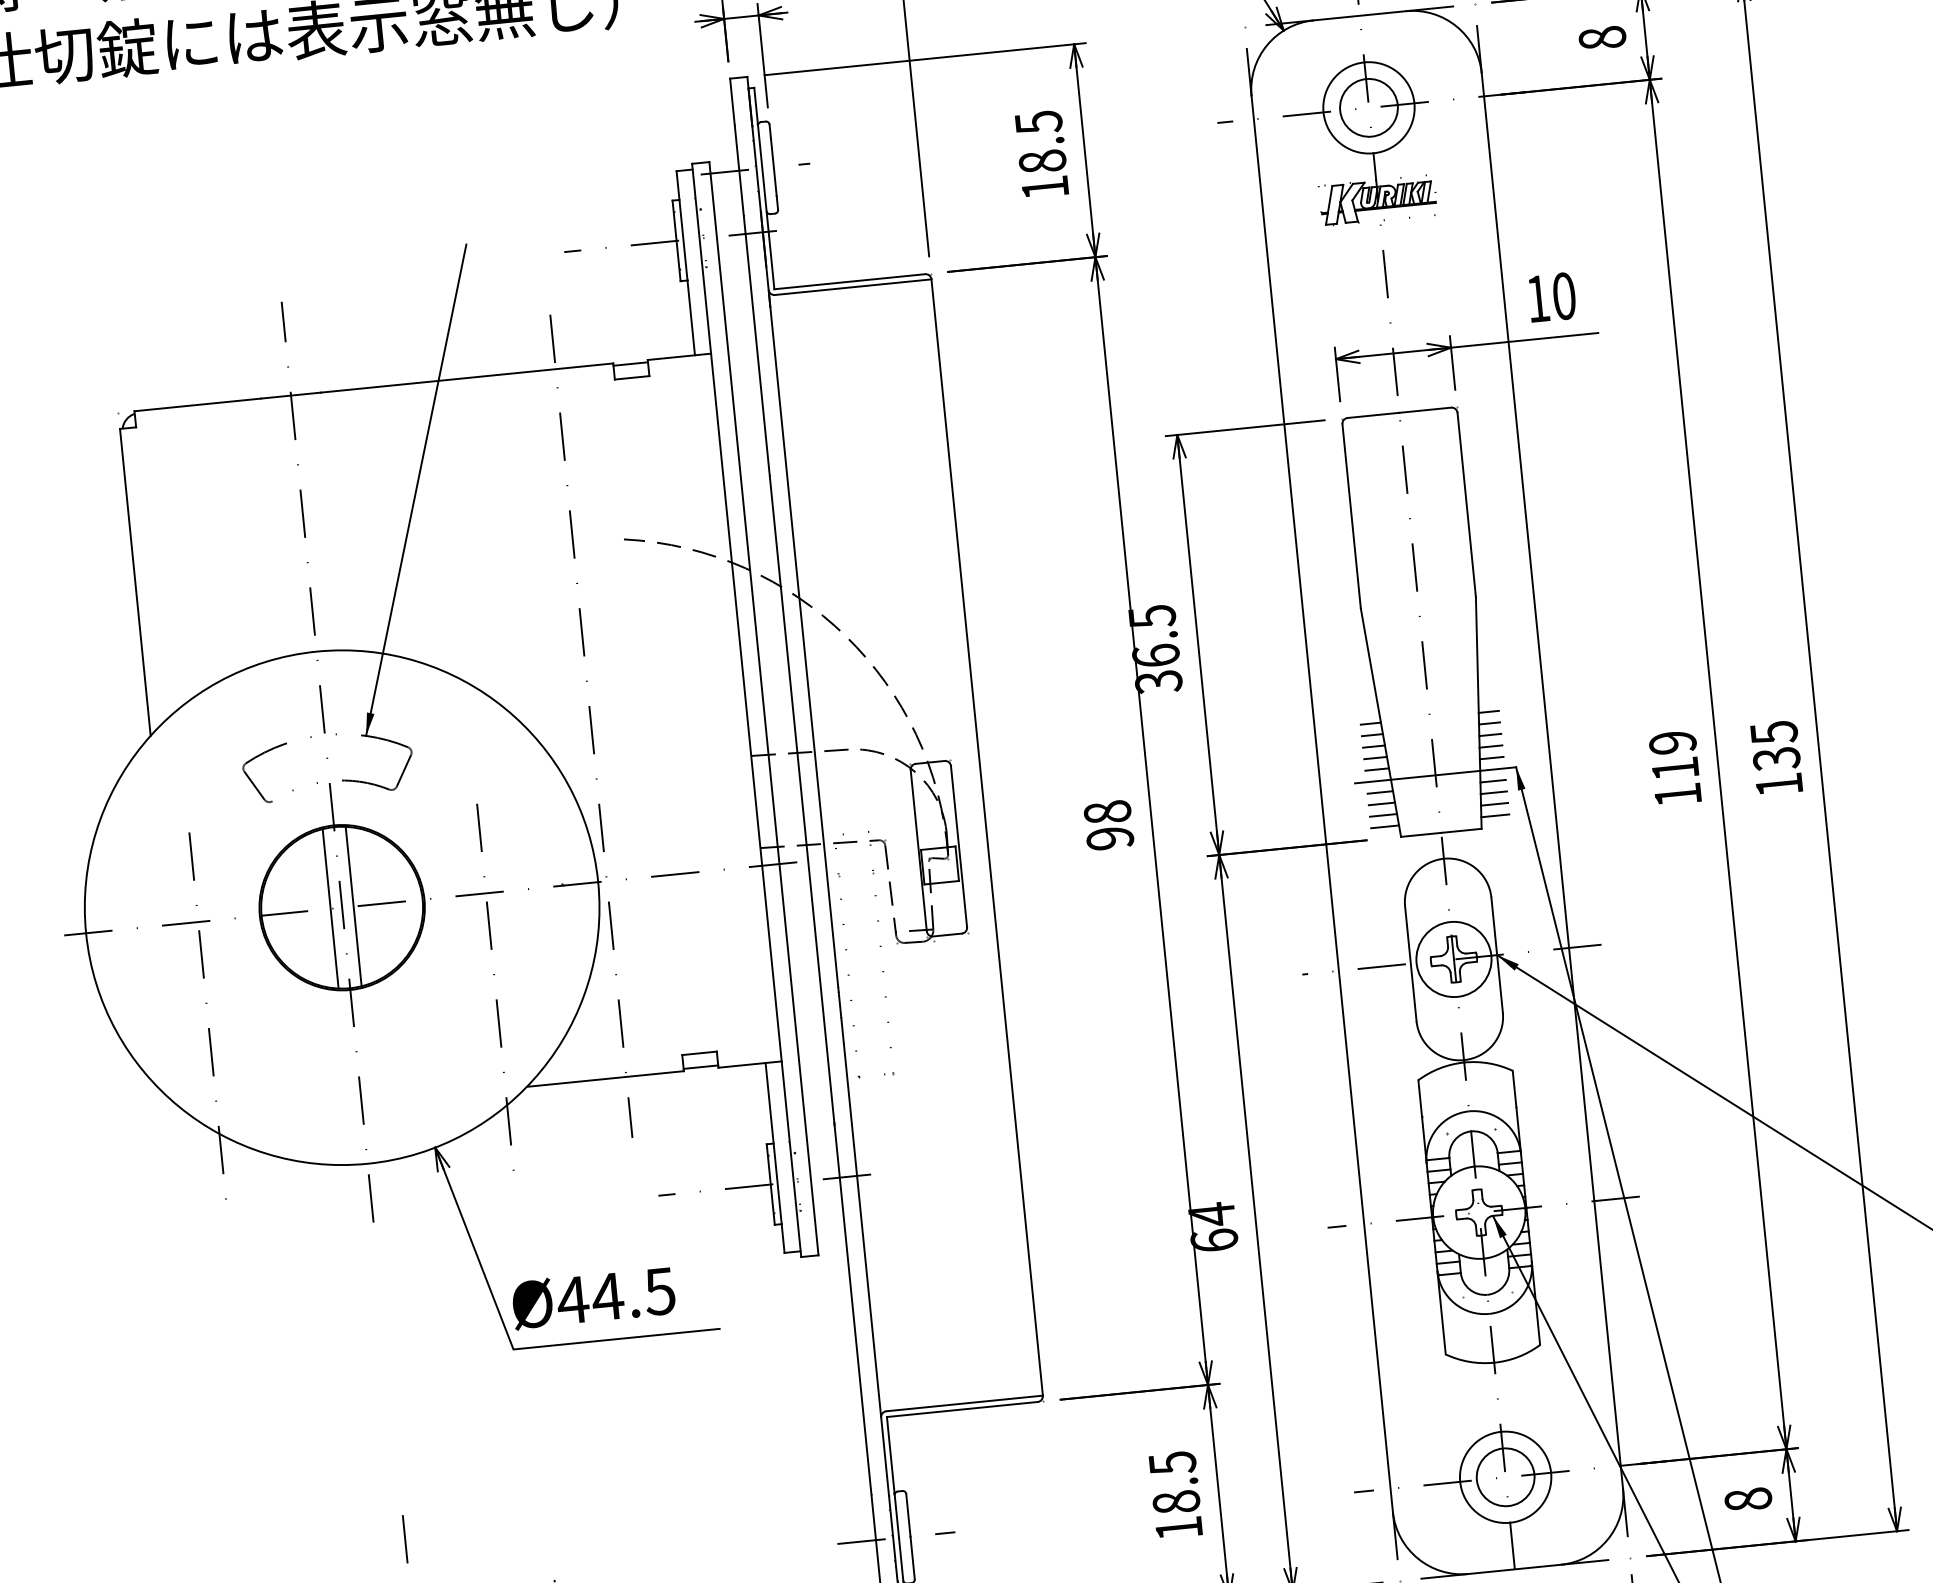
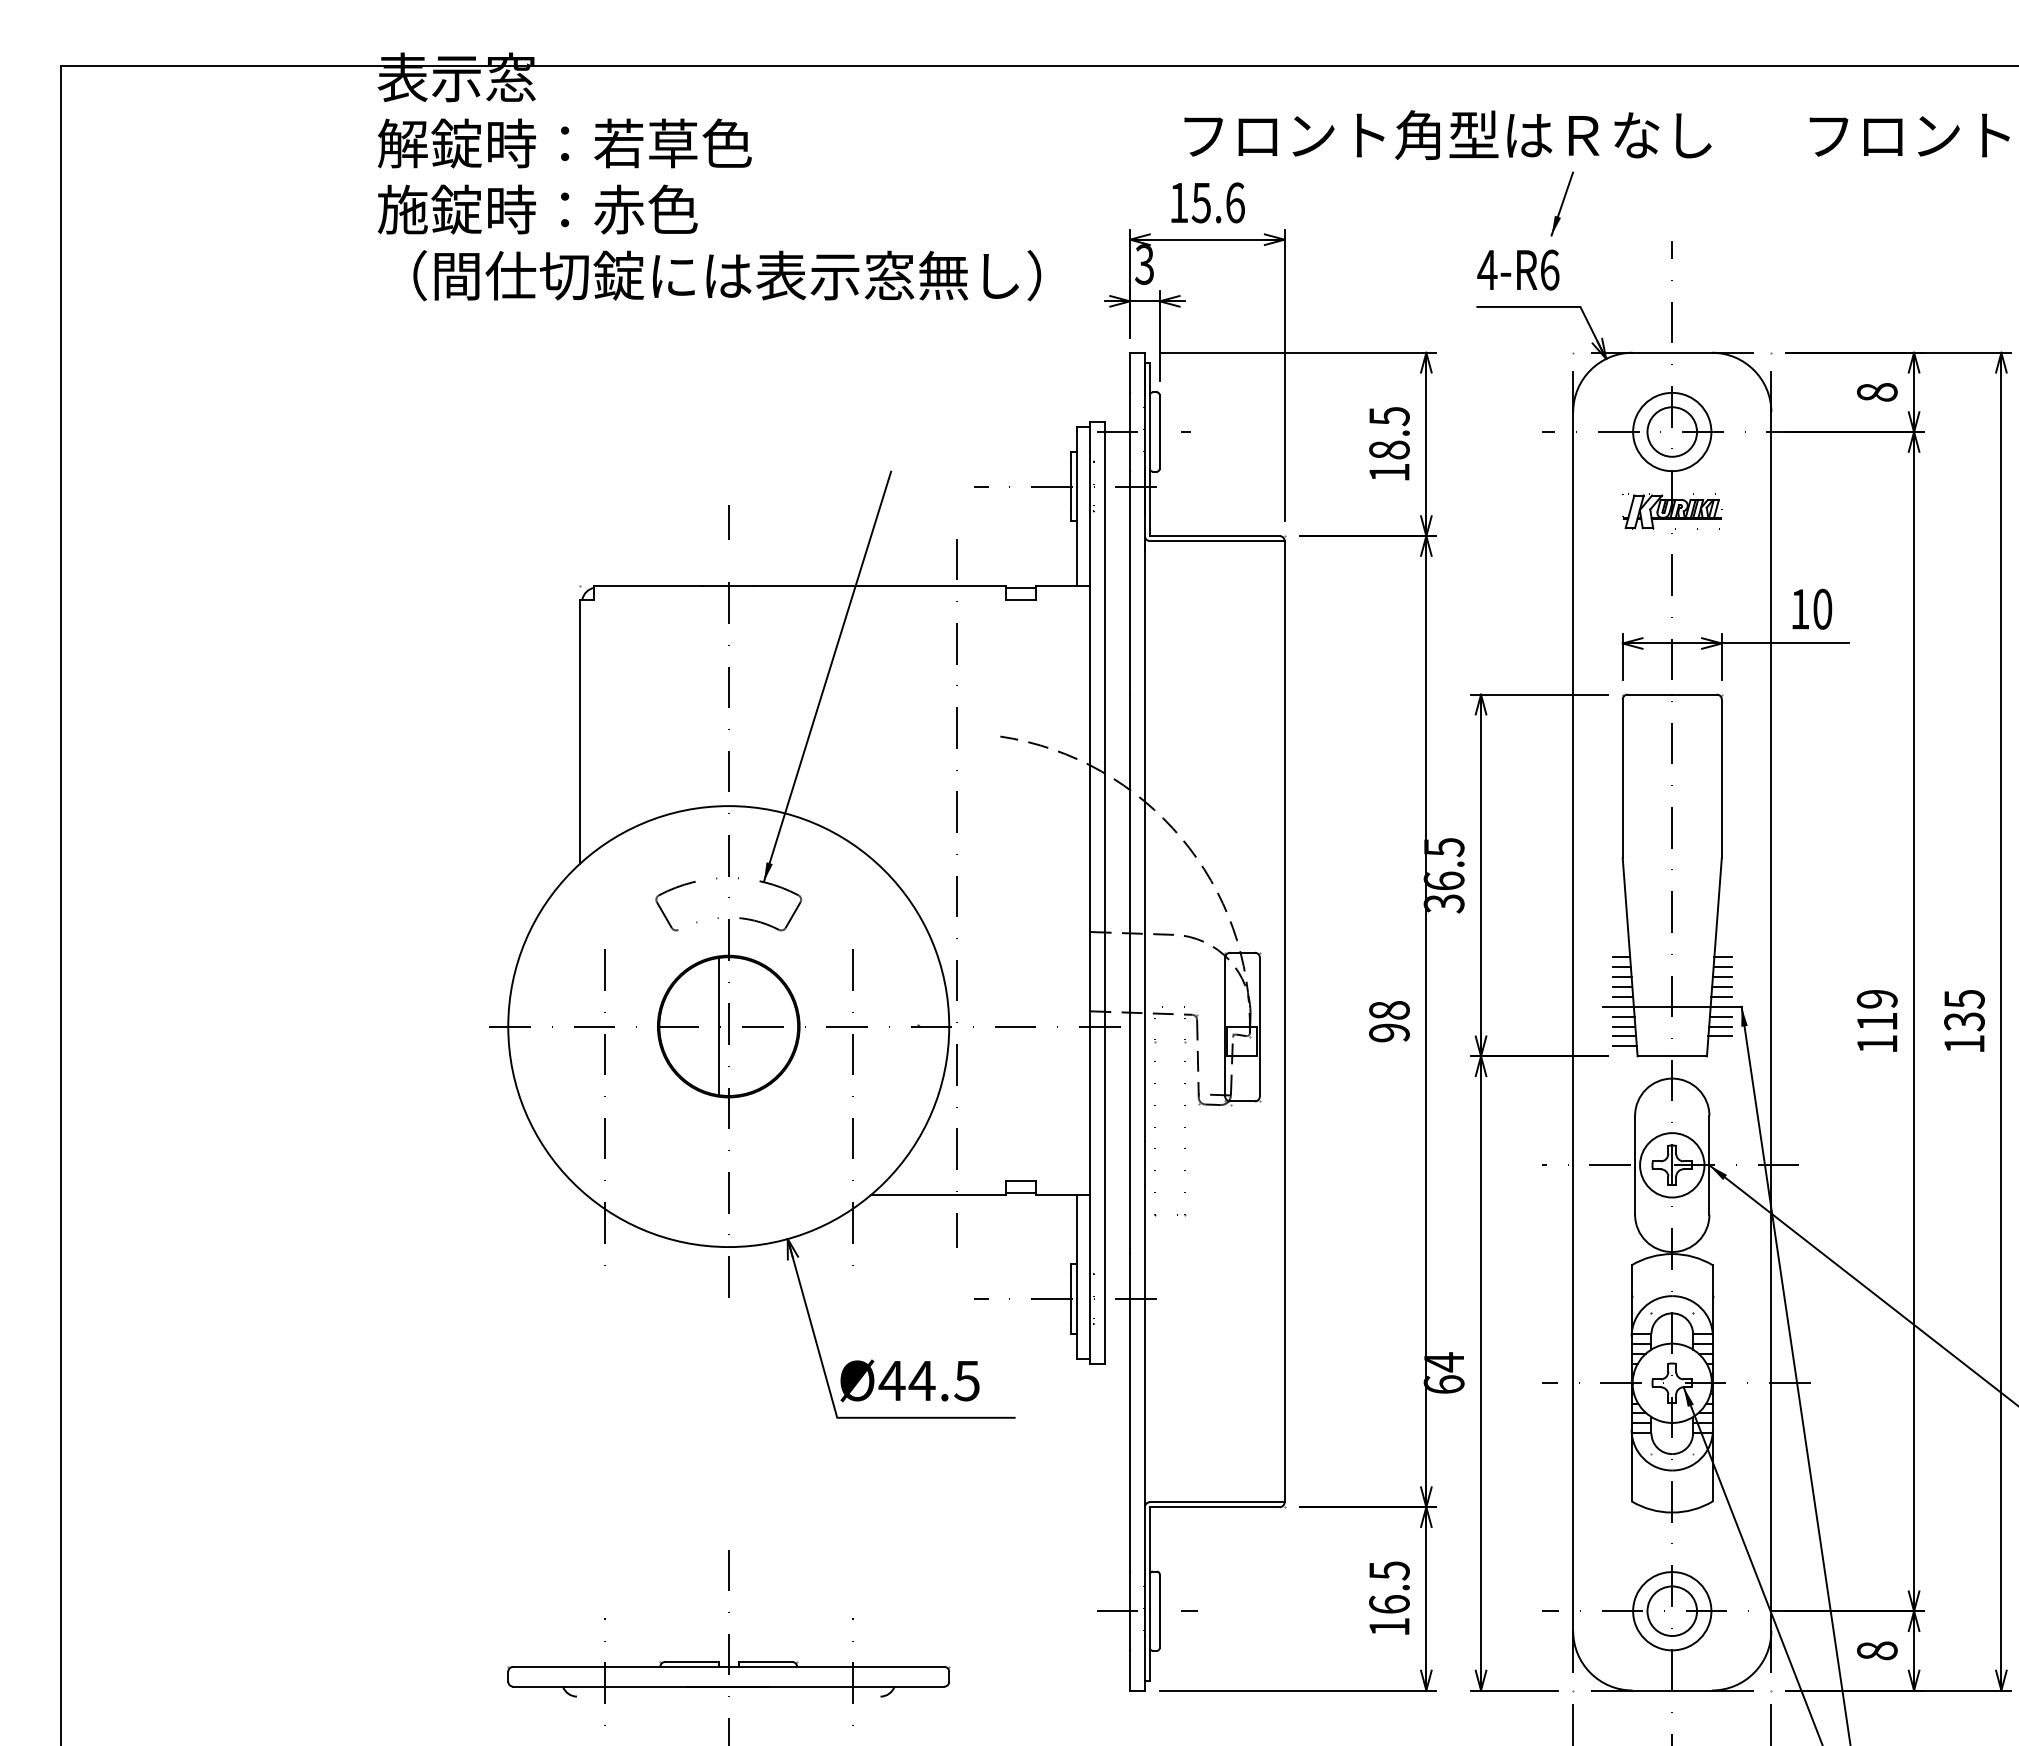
line: (1495, 815) -> (1719, 1046), removed
line: (353, 906) -> (738, 1026), removed
text: (1176, 1502) -> (1389, 1604), 18.5 -> 16.5

